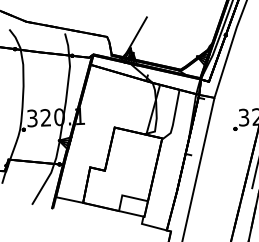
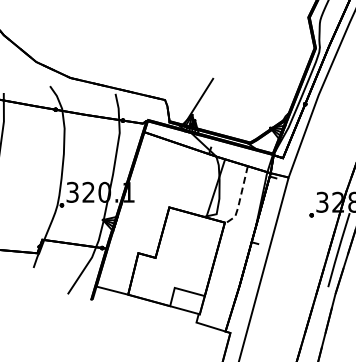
line: (174, 118) -> (240, 199), solid -> dashed

